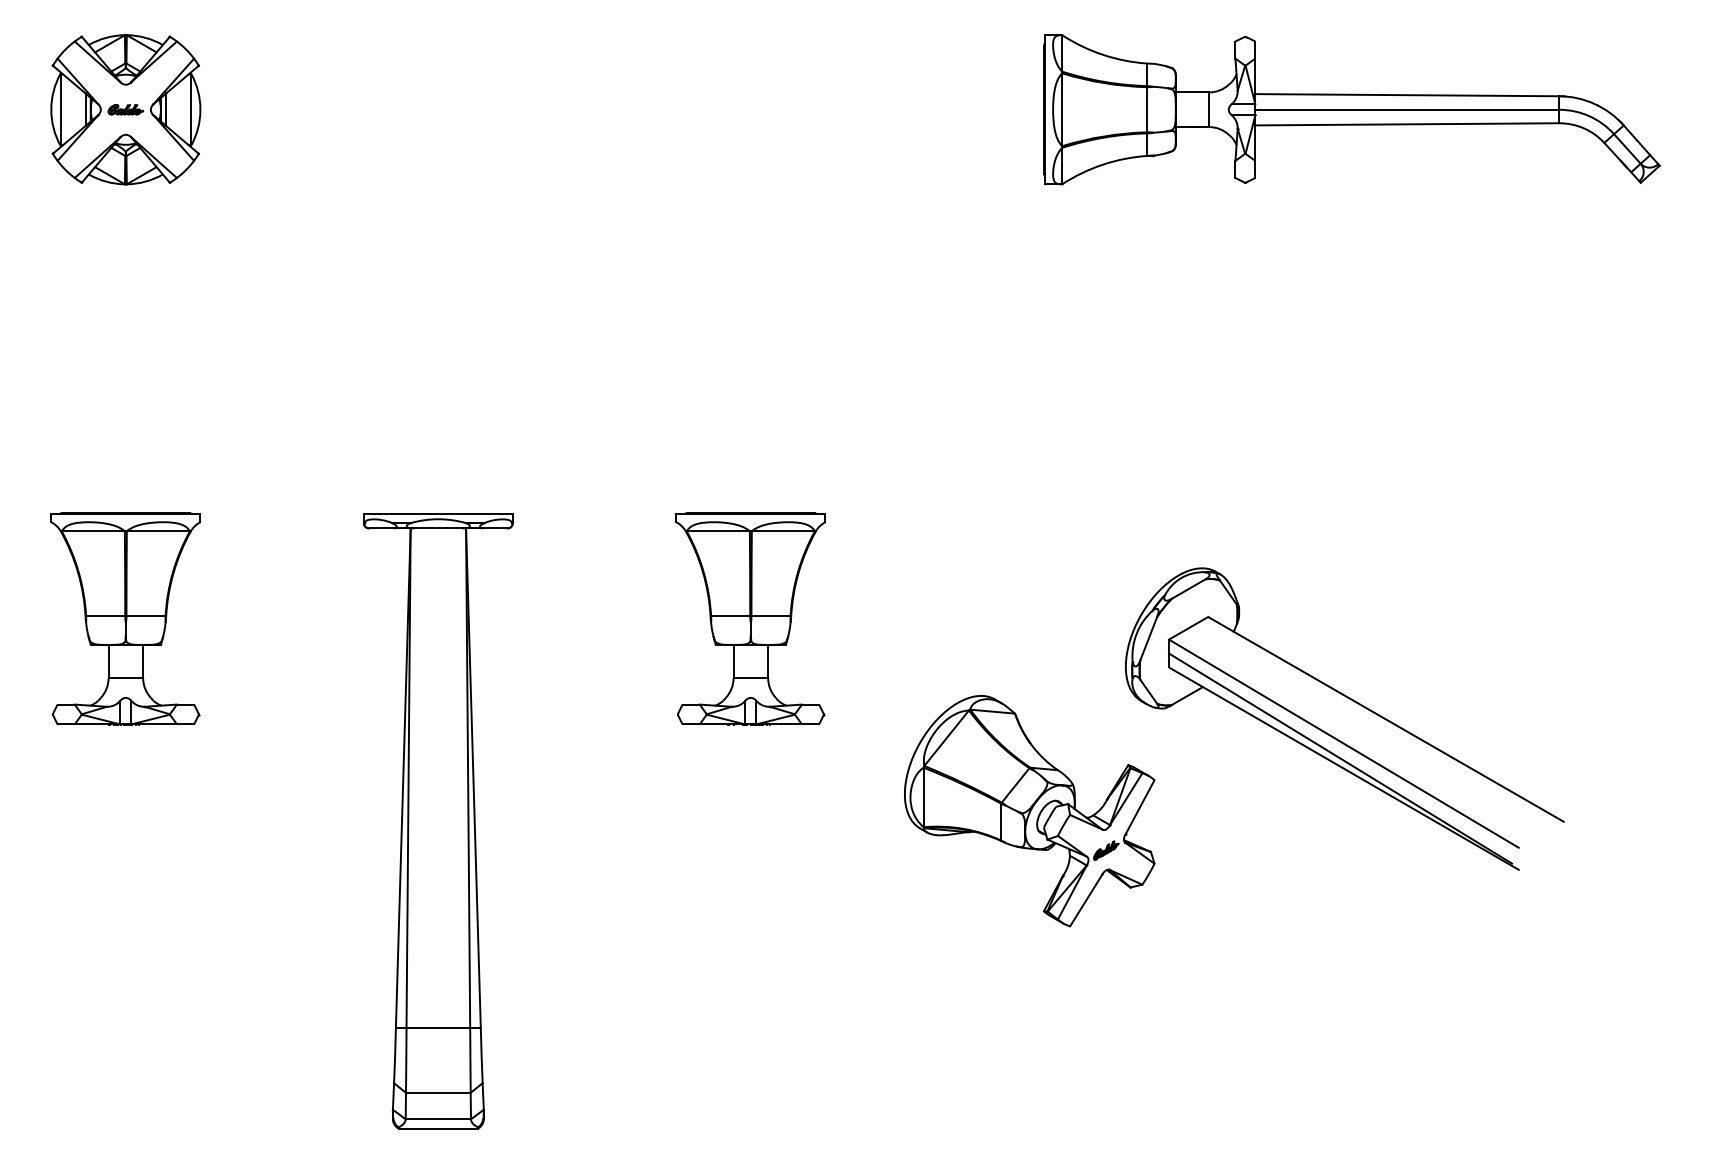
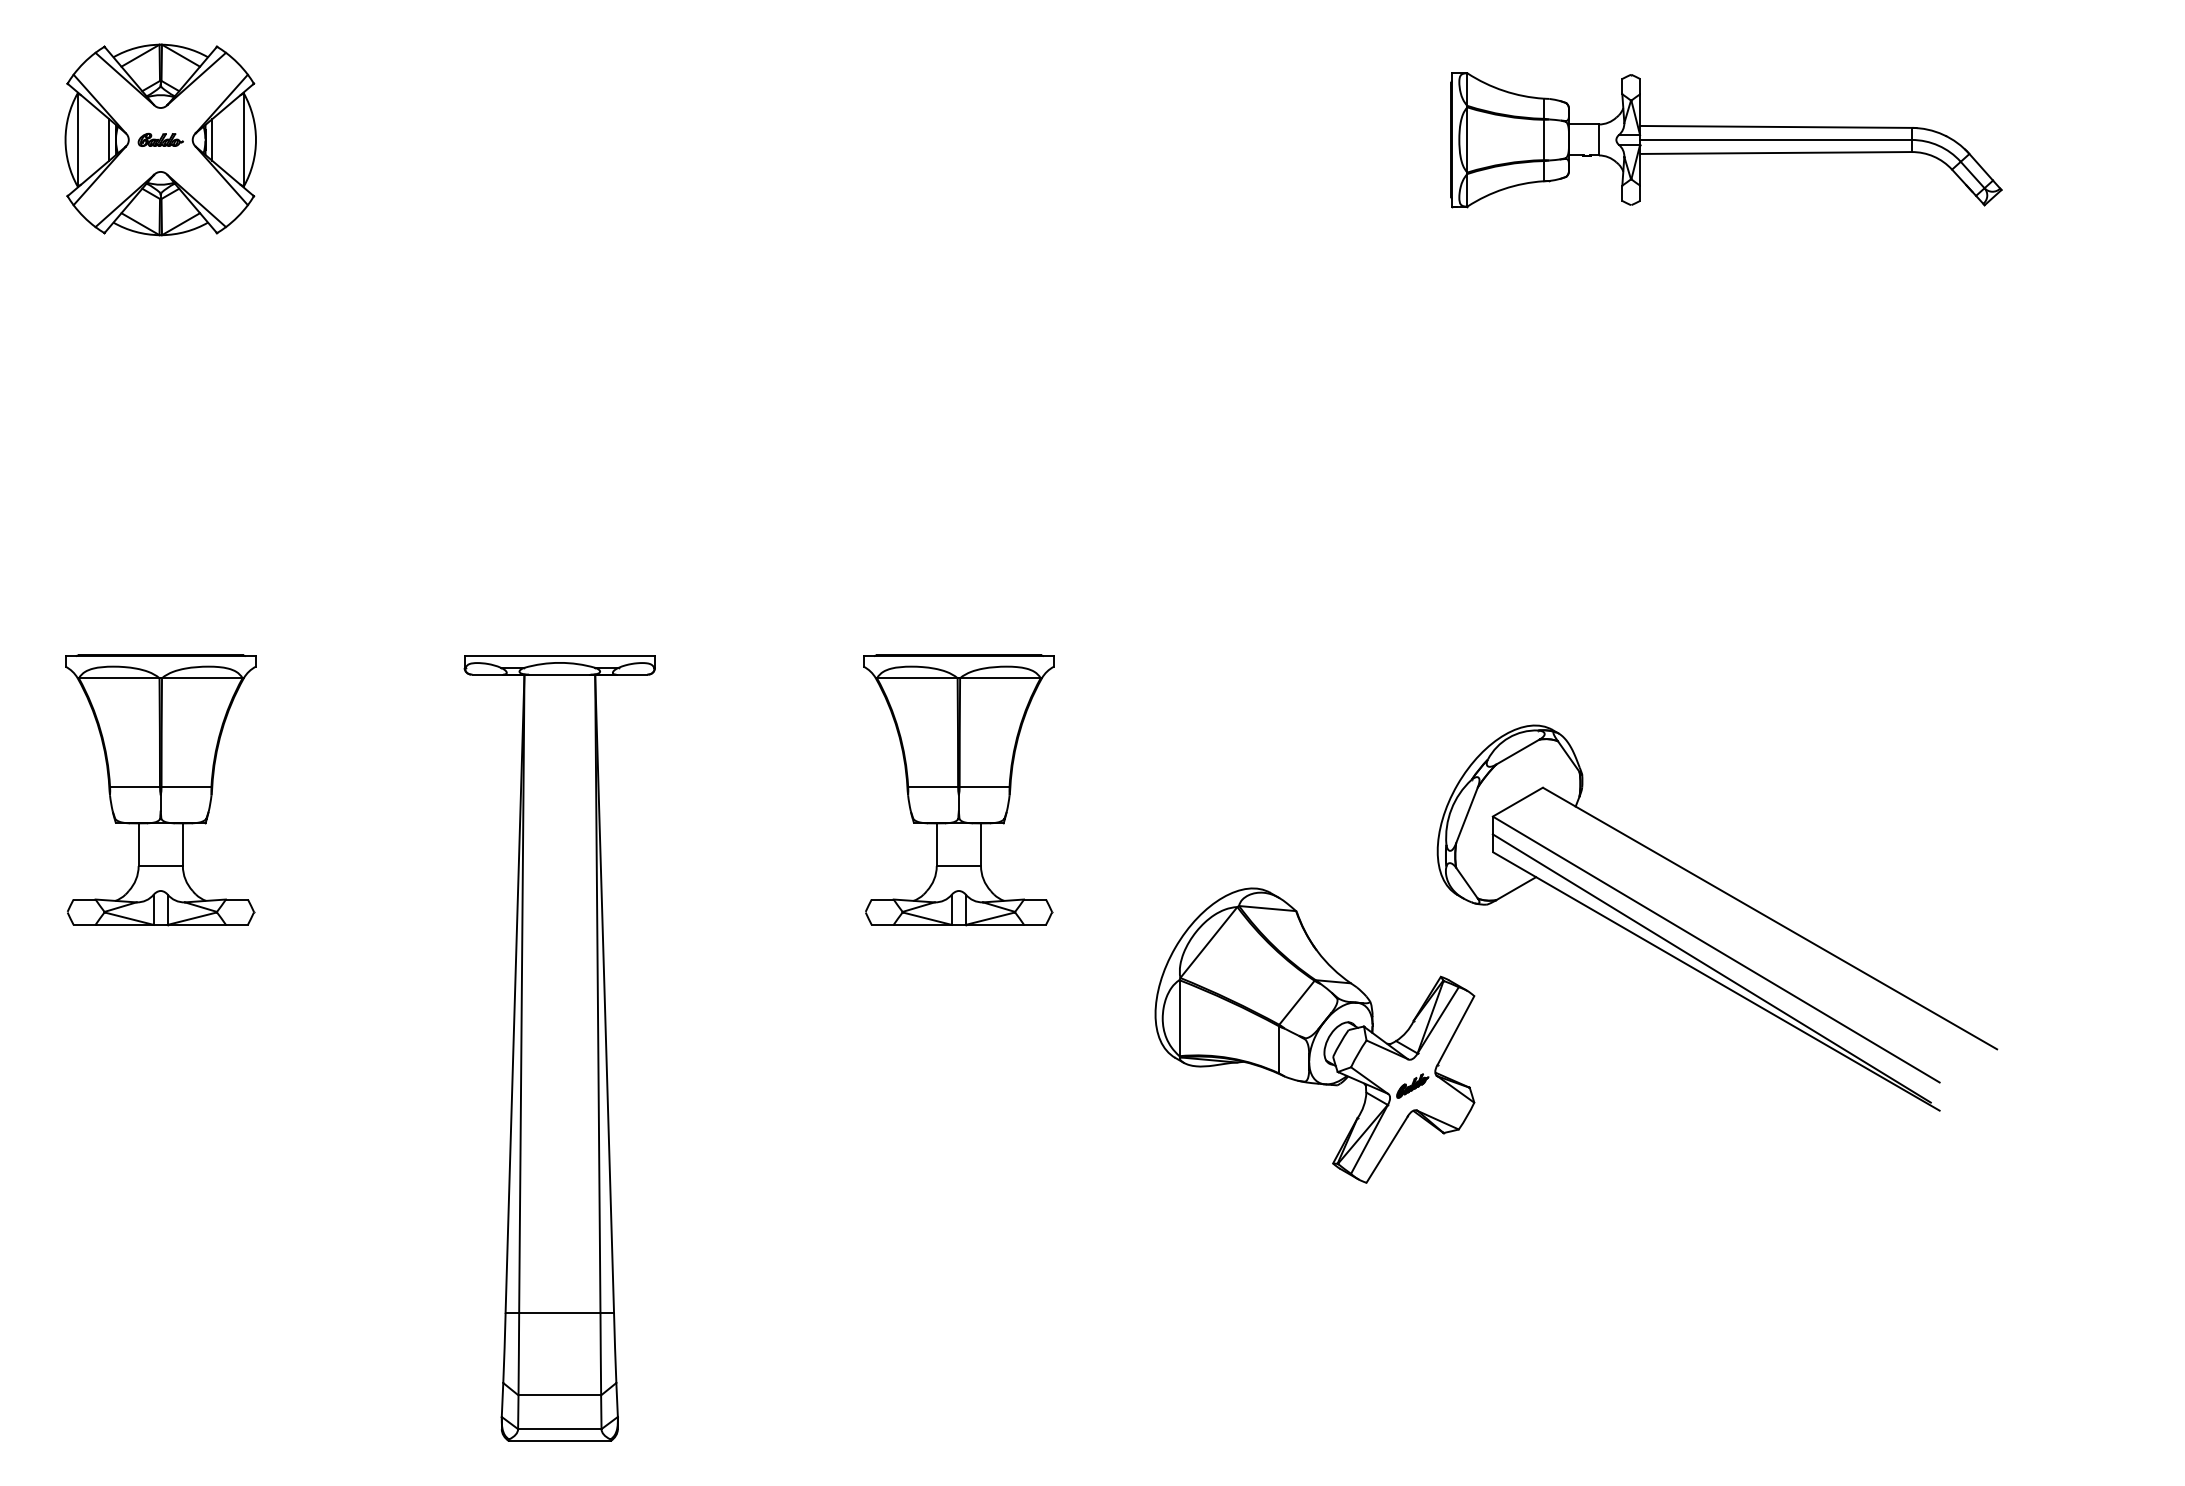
part: (1351, 109) -> (1726, 139), size x0.7

